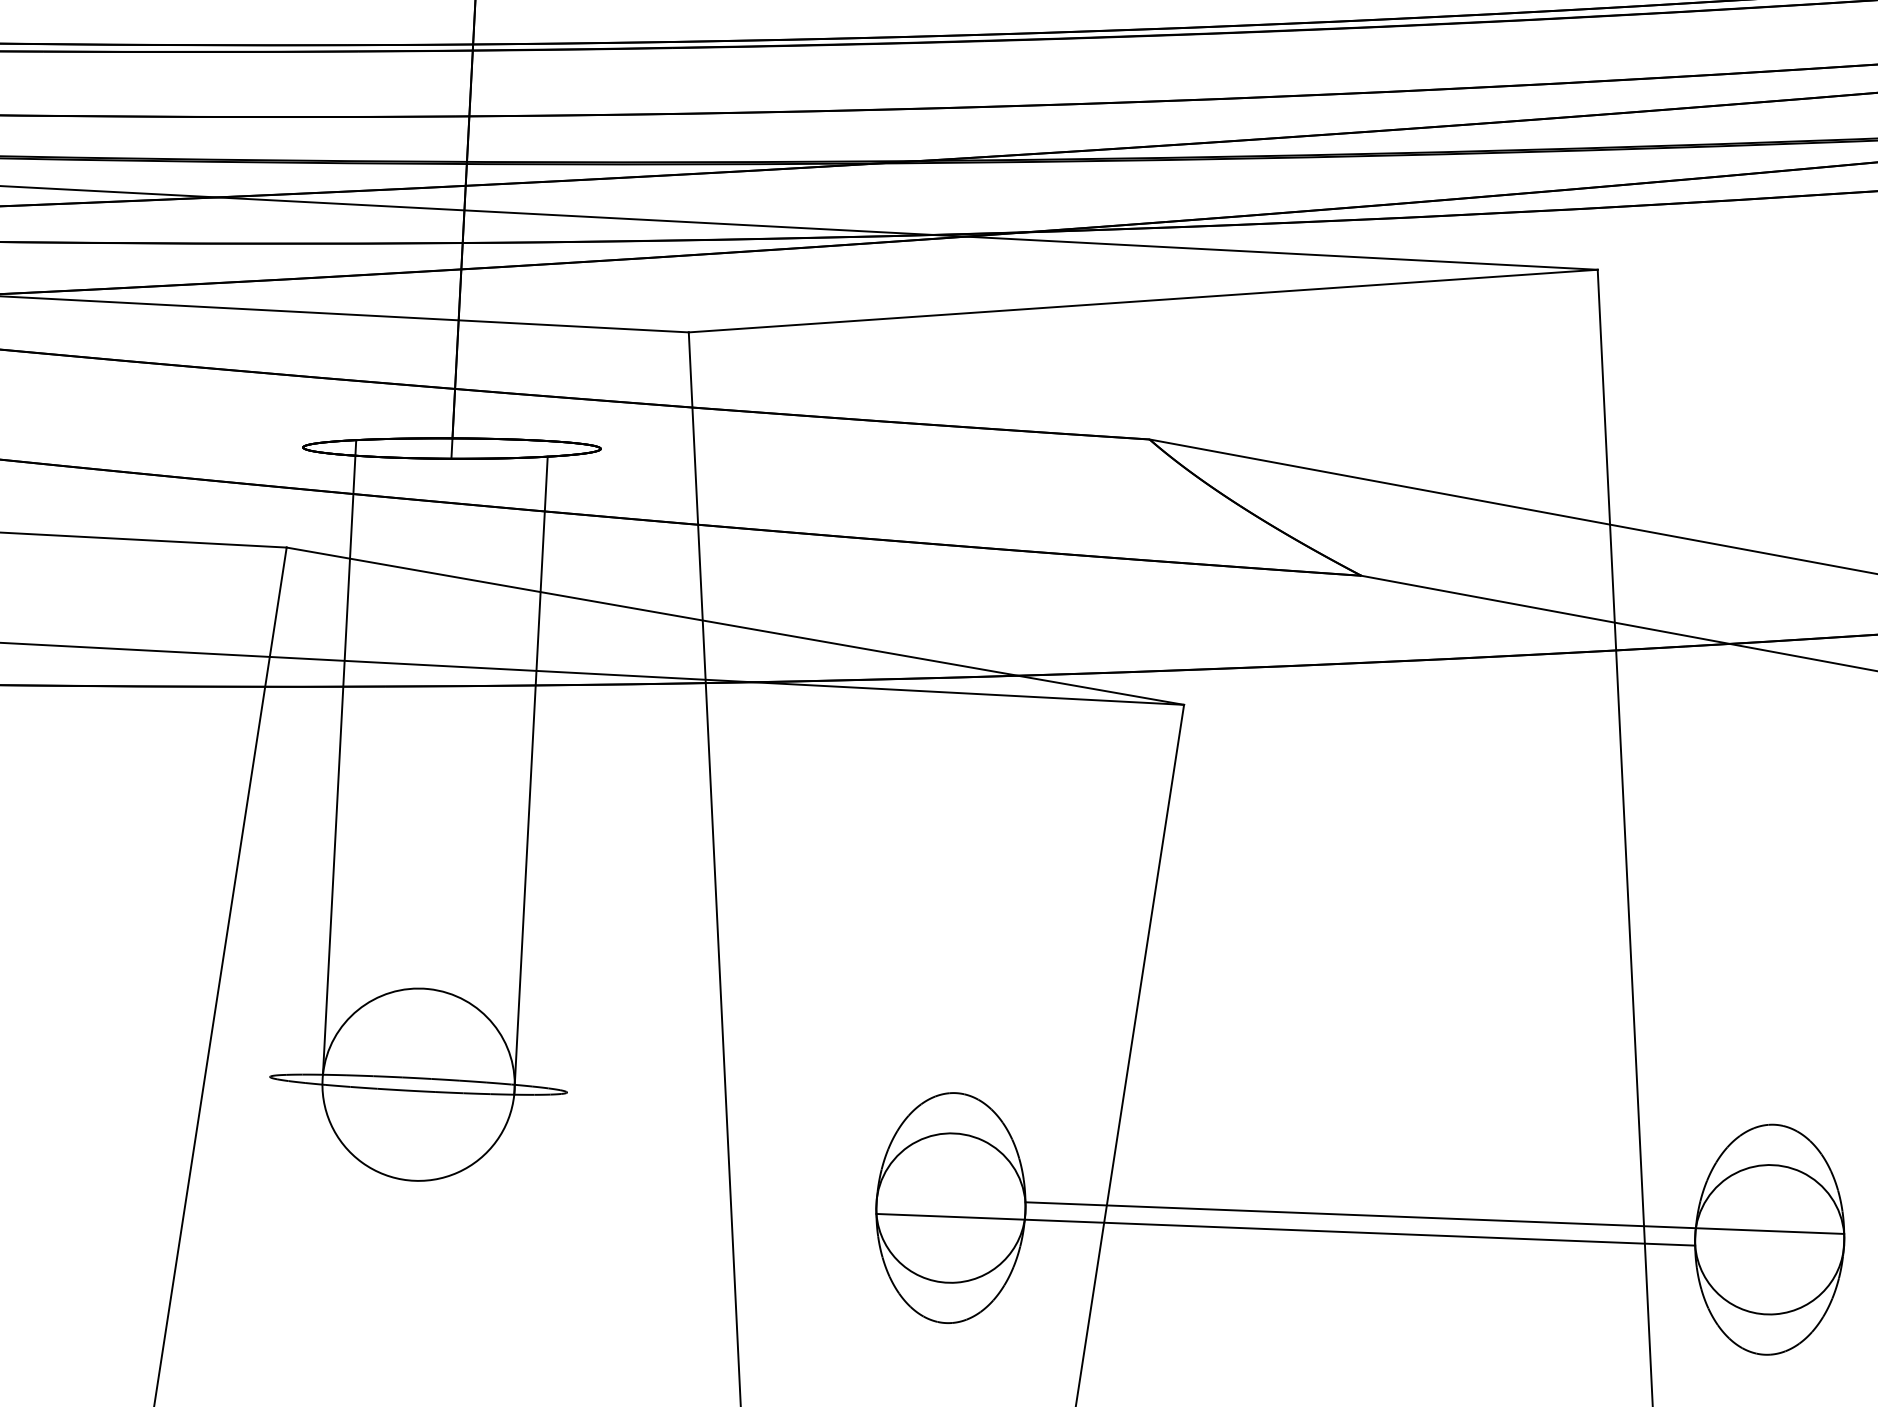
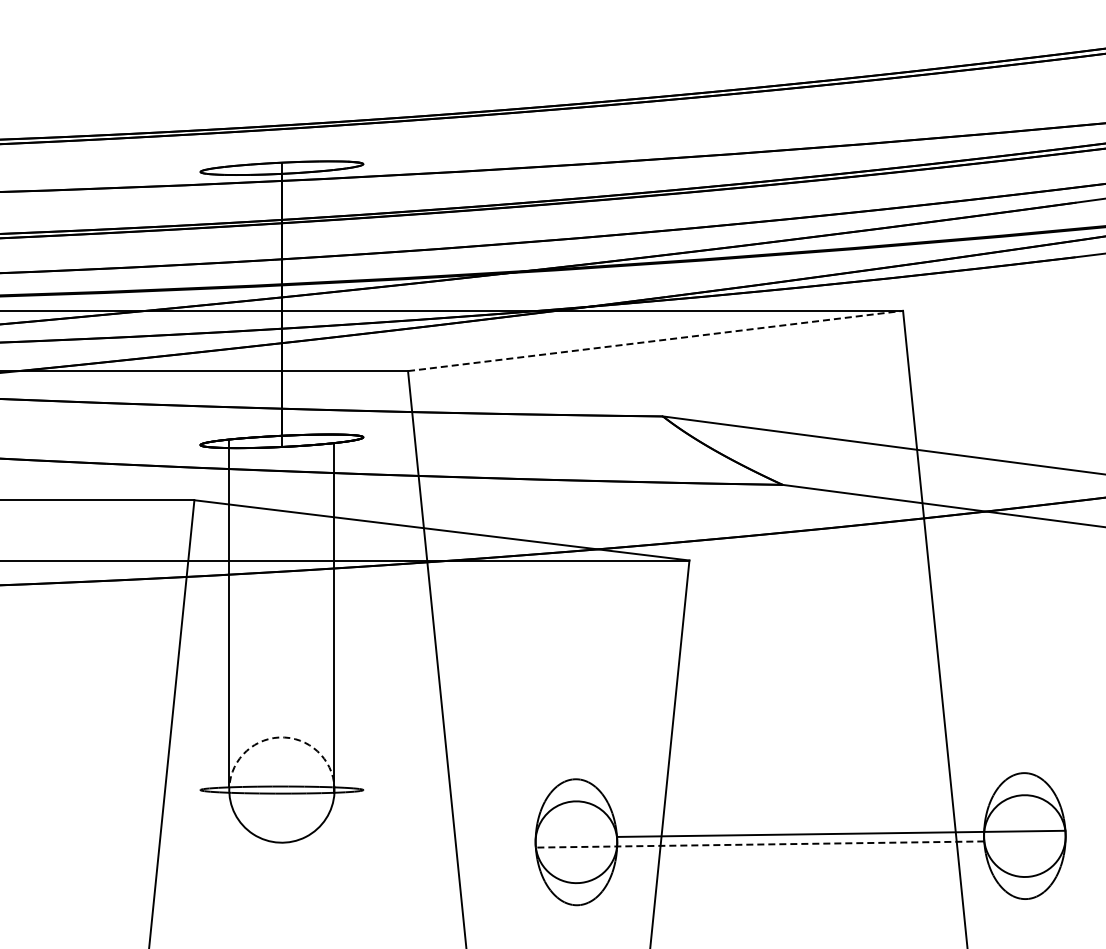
line: (1145, 300) -> (656, 340), solid -> dashed
arc: (428, 989) -> (284, 737), solid -> dashed
line: (1284, 1229) -> (759, 844), solid -> dashed

